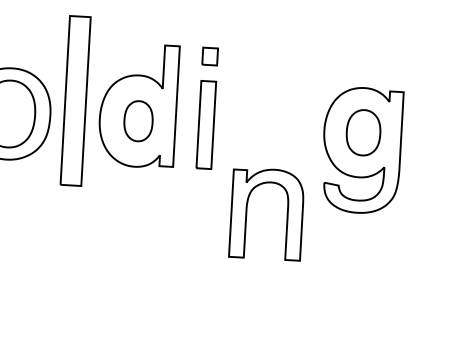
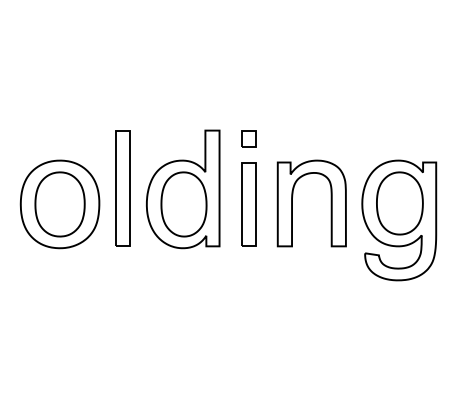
part: (75, 101) -> (122, 188), size x0.71
part: (138, 121) -> (183, 204), size x1.67
part: (363, 132) -> (399, 203), size x1.43
part: (246, 213) -> (292, 203), moved

